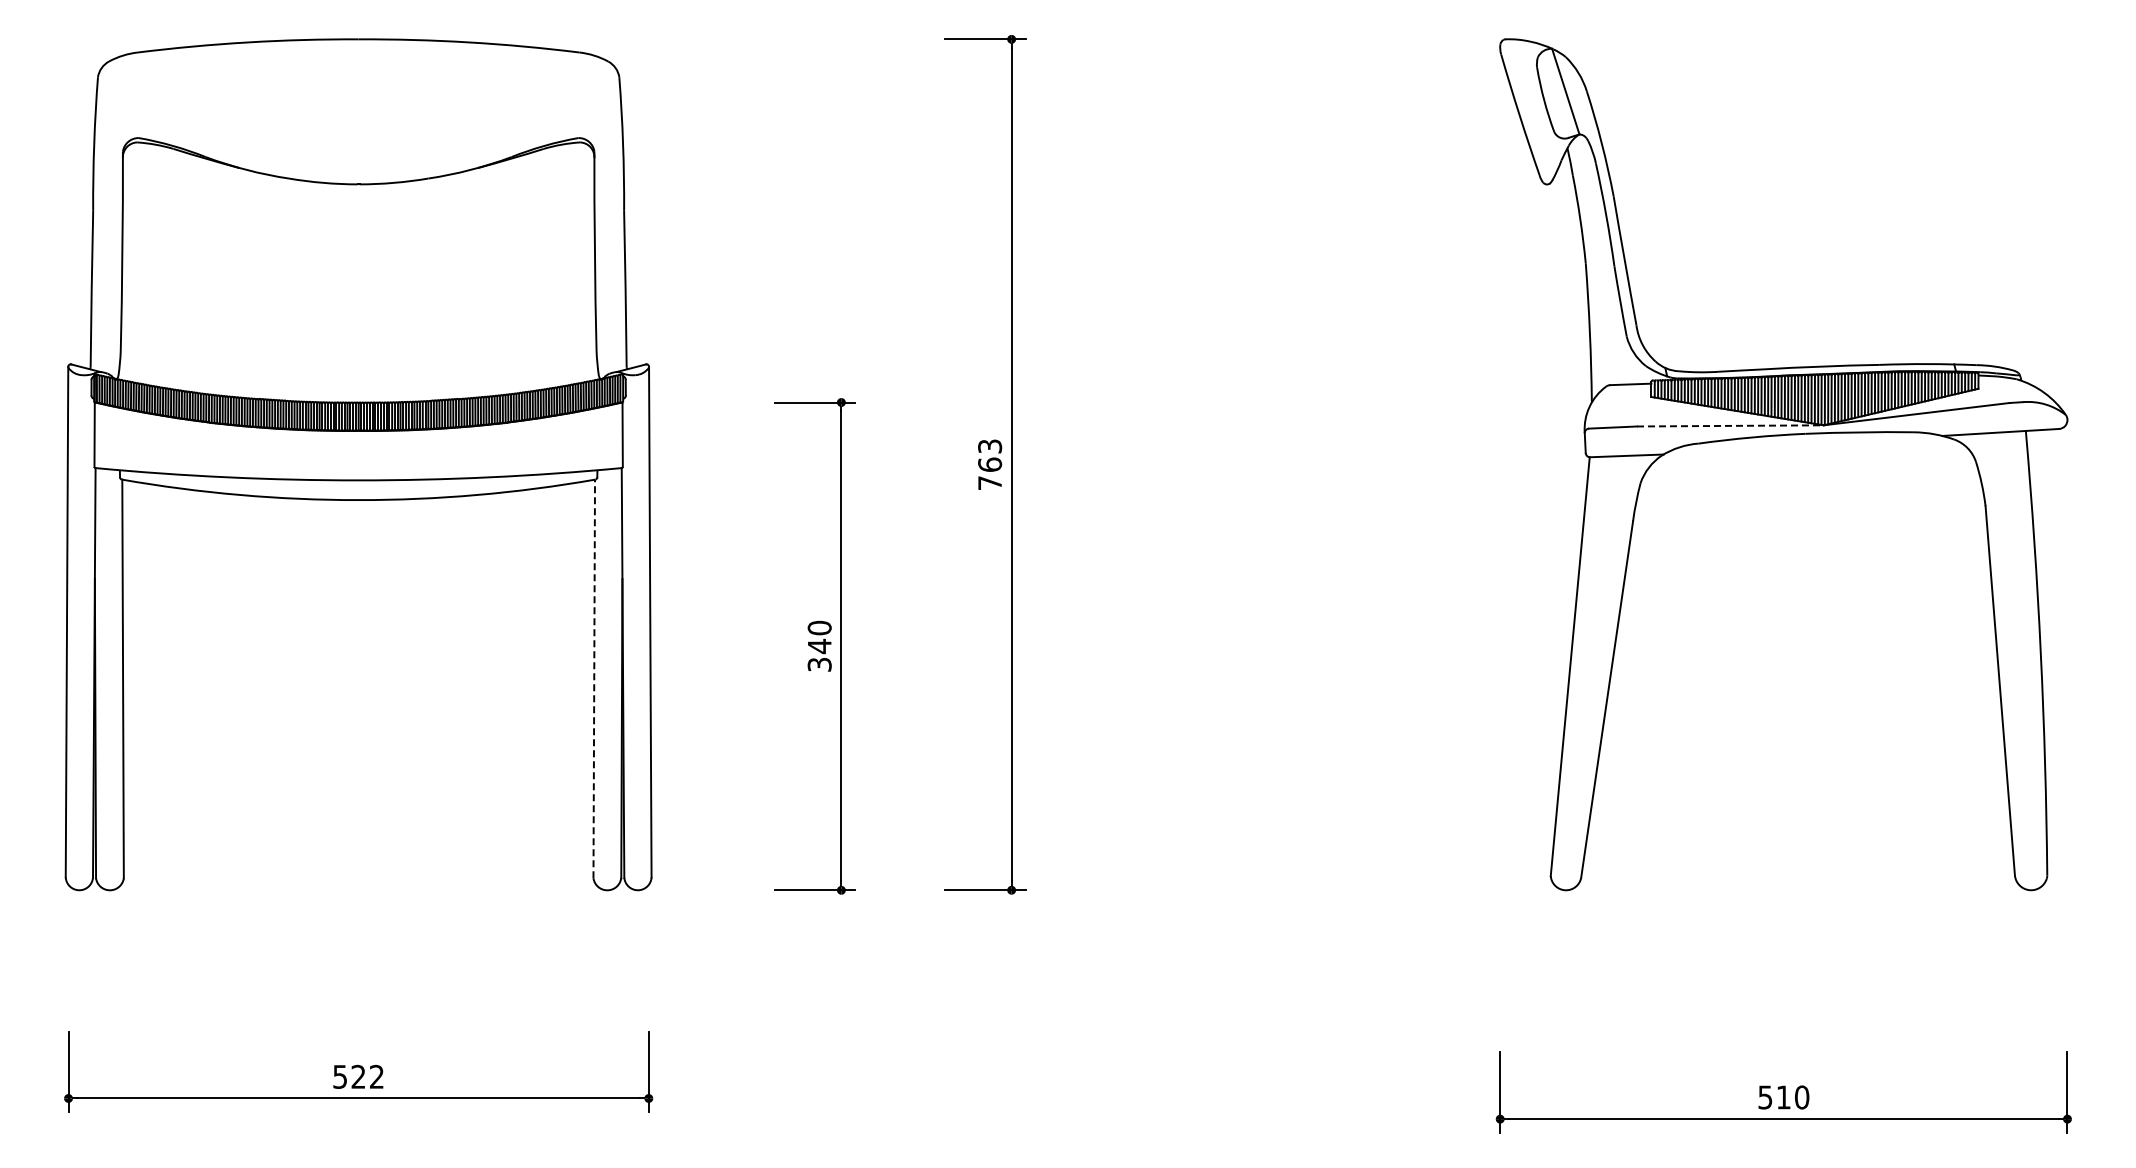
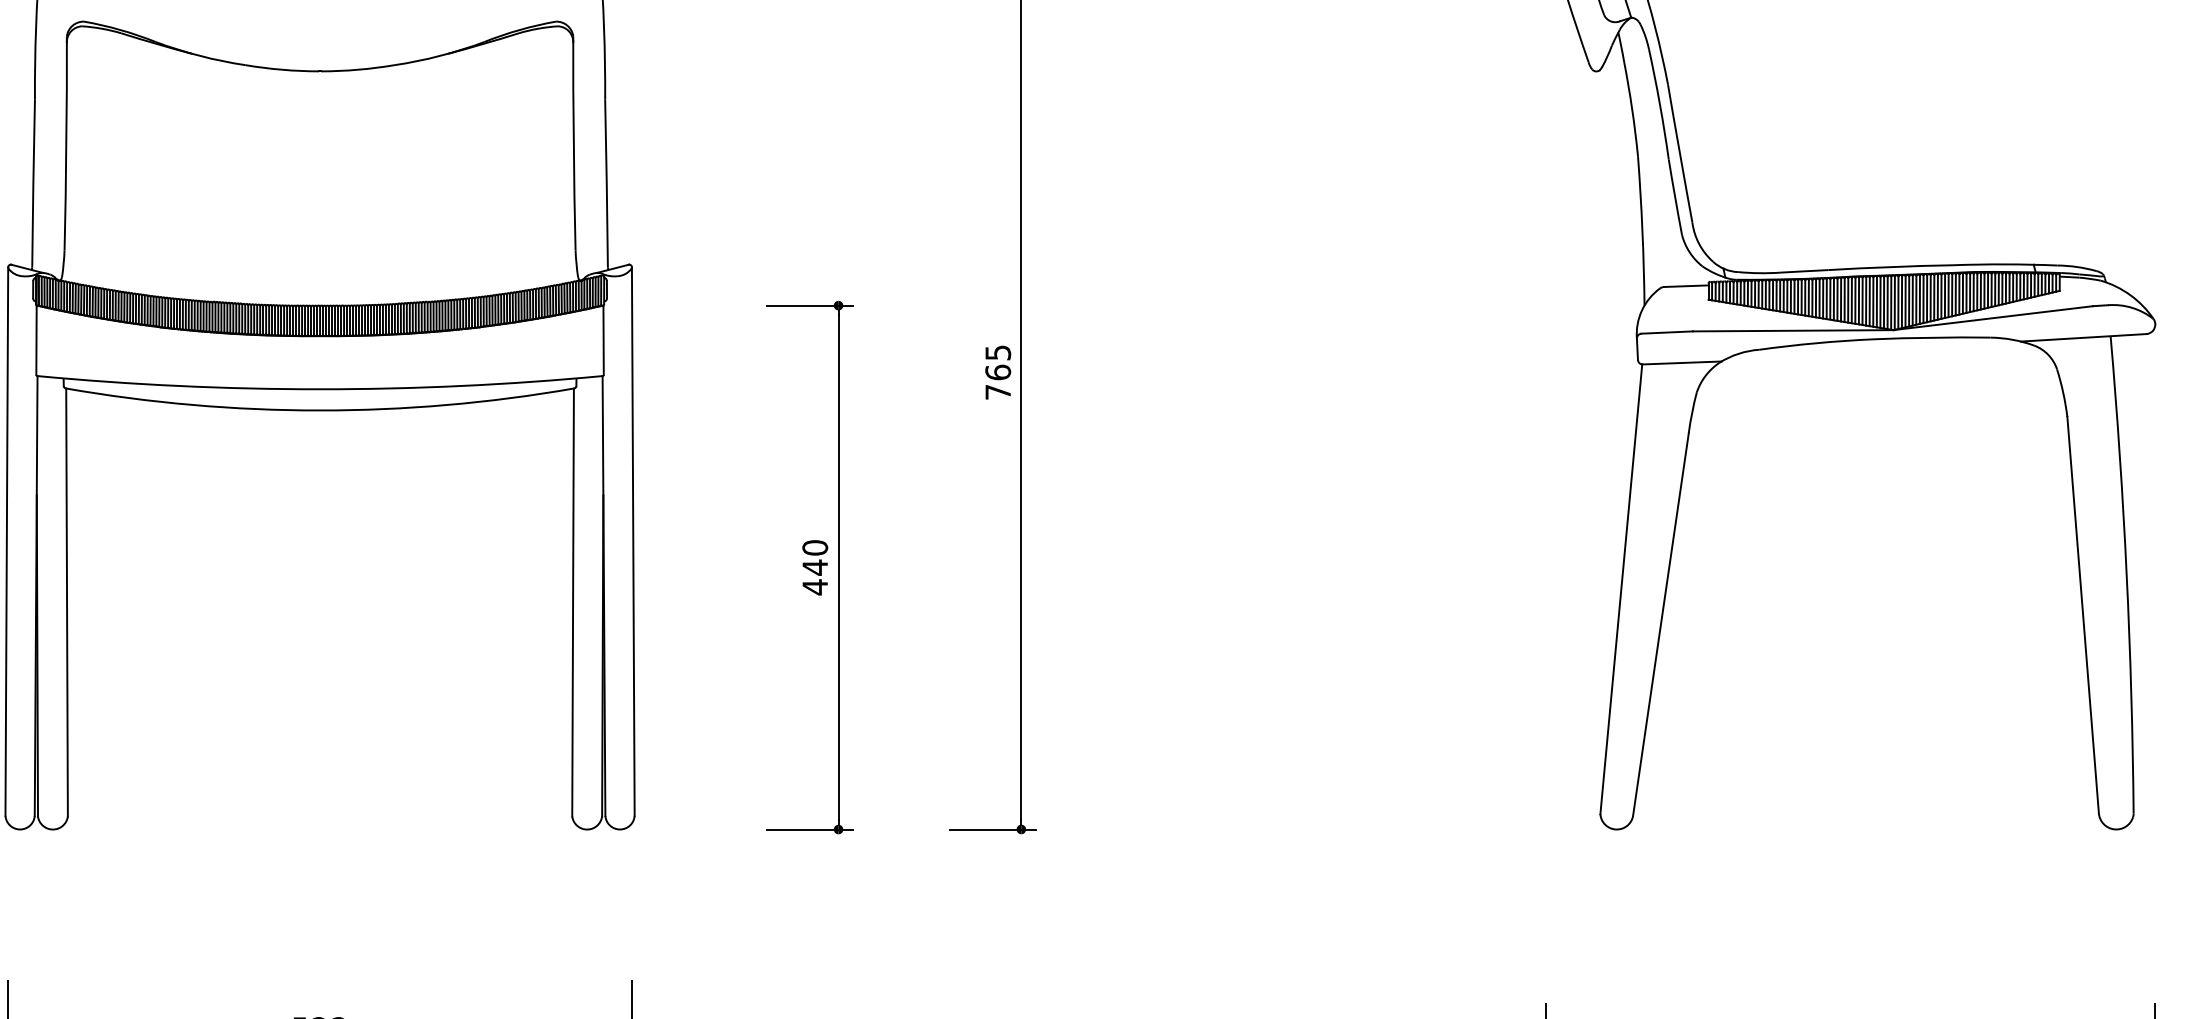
line: (1730, 425) -> (1793, 330), dashed -> solid
text: (989, 445) -> (997, 351), 763 -> 765
text: (819, 664) -> (815, 587), 340 -> 440
line: (594, 678) -> (573, 602), dashed -> solid

